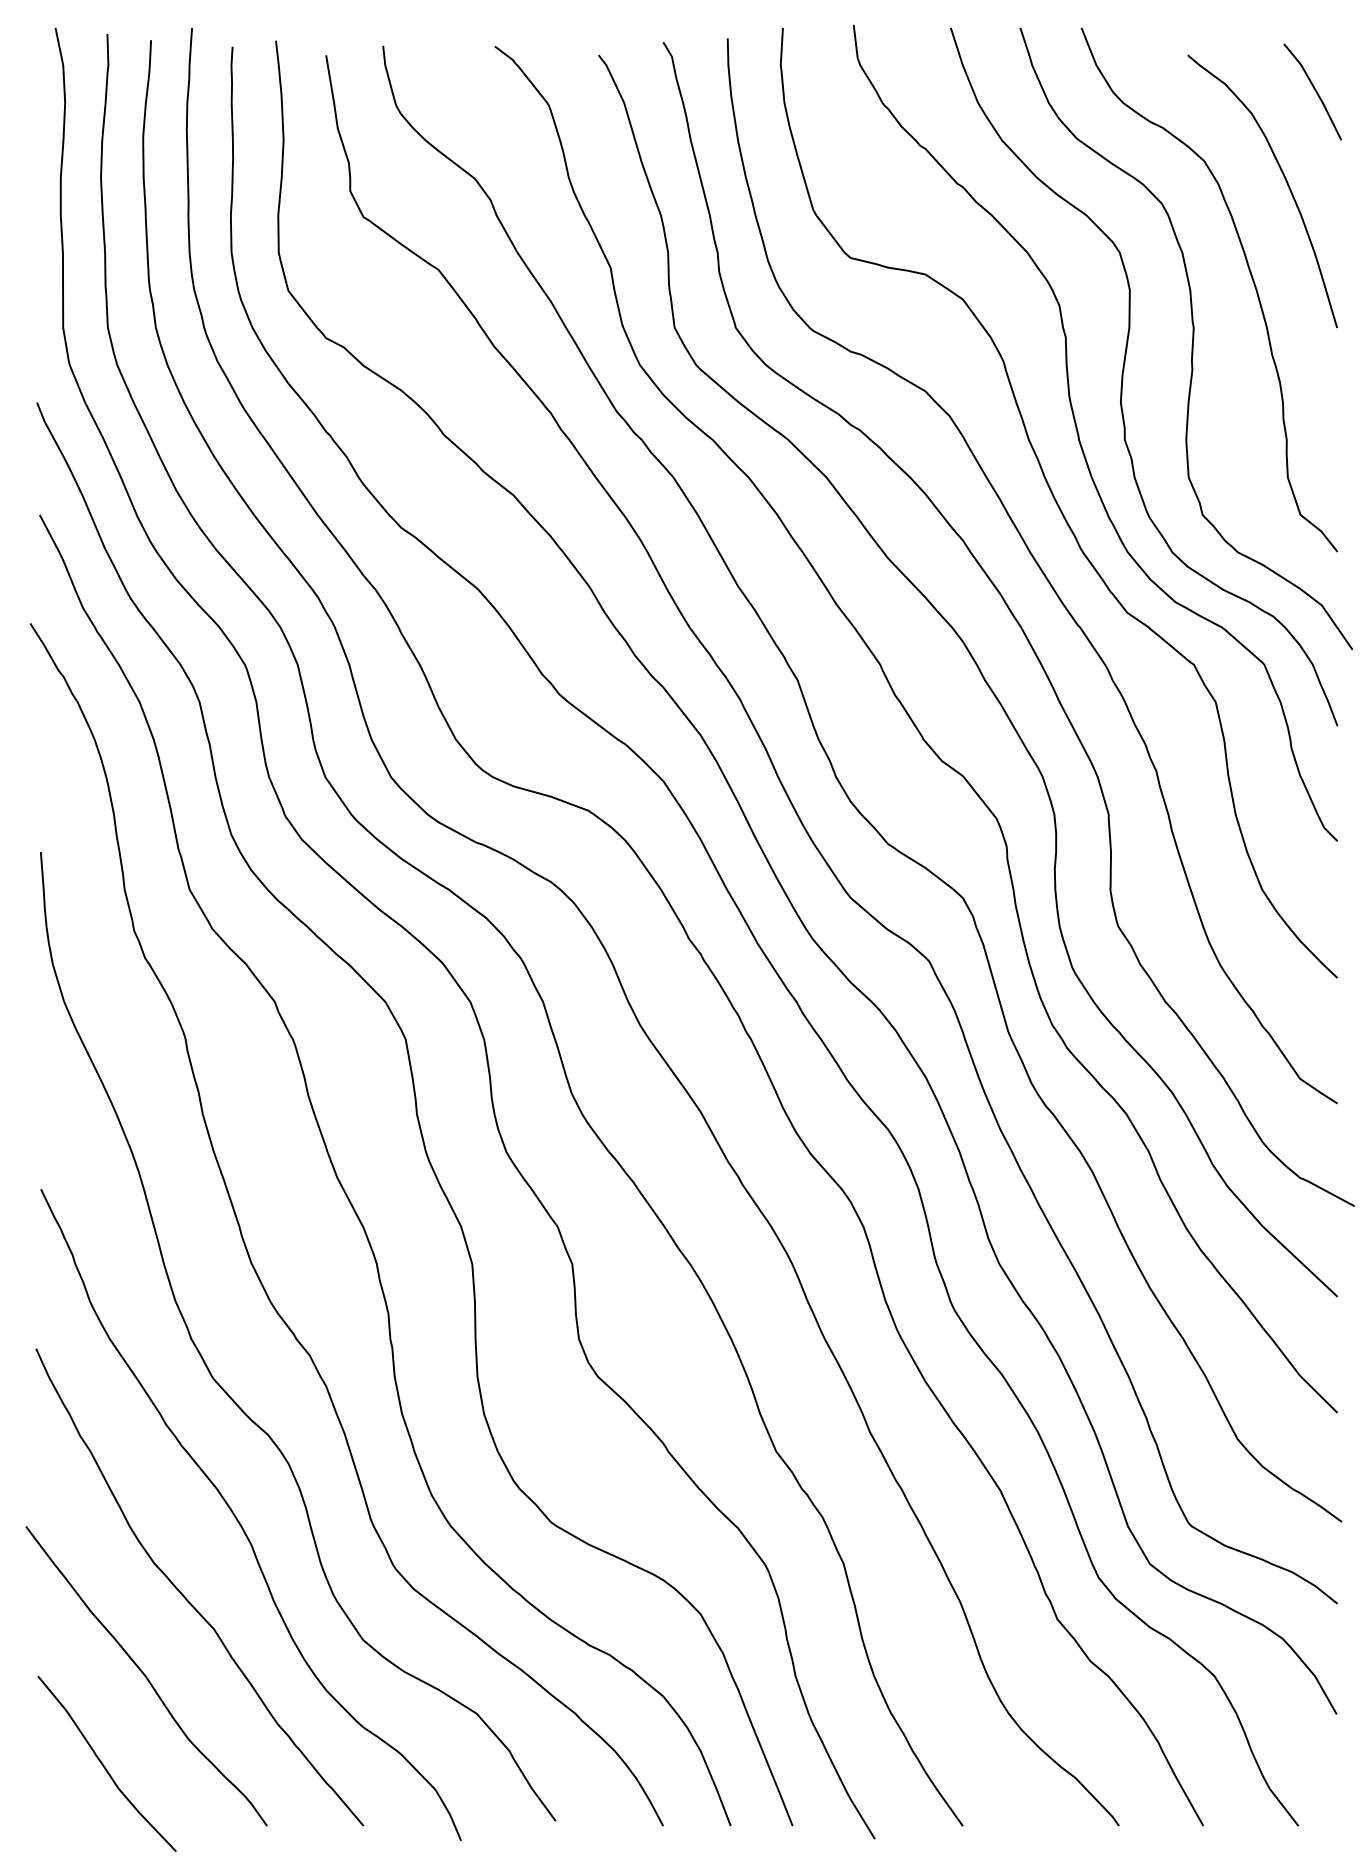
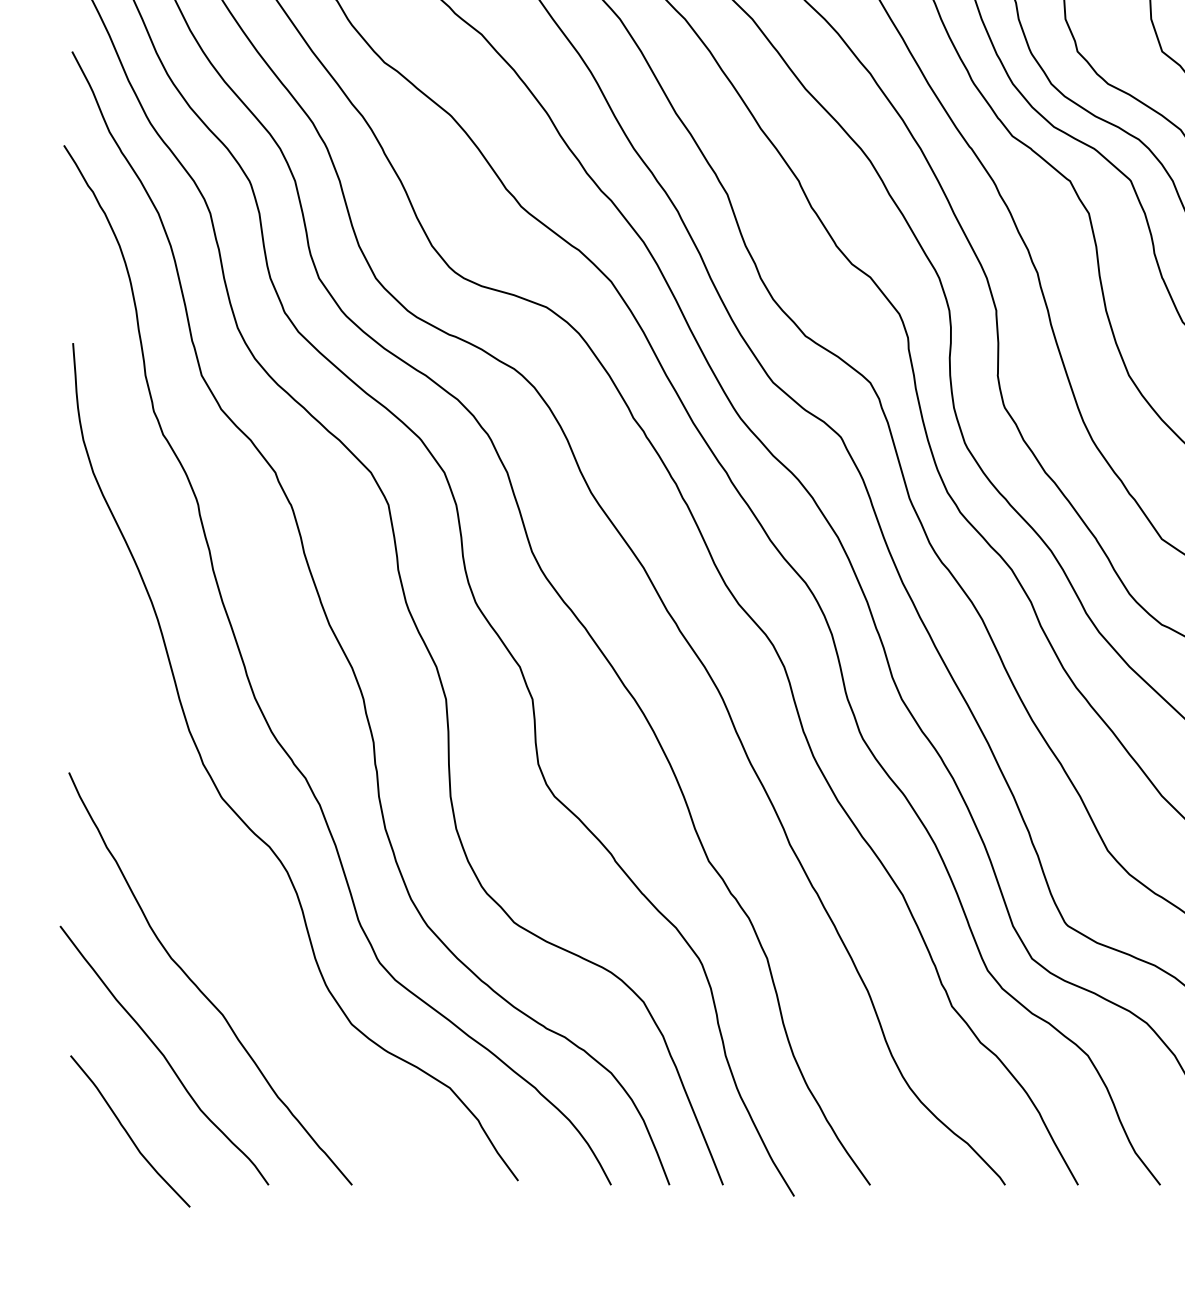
curve: (238, 1519) -> (243, 920), removed

